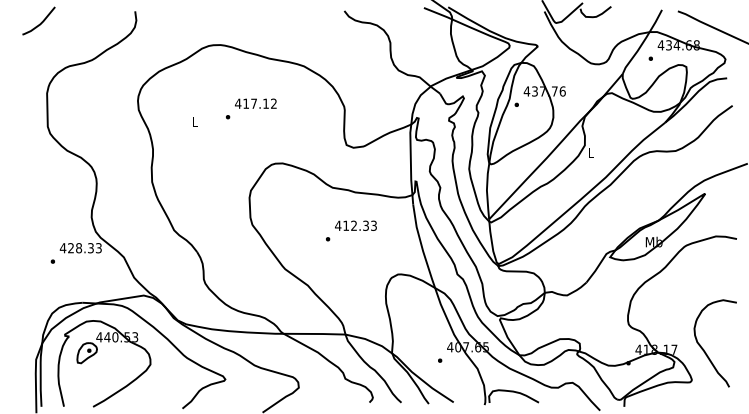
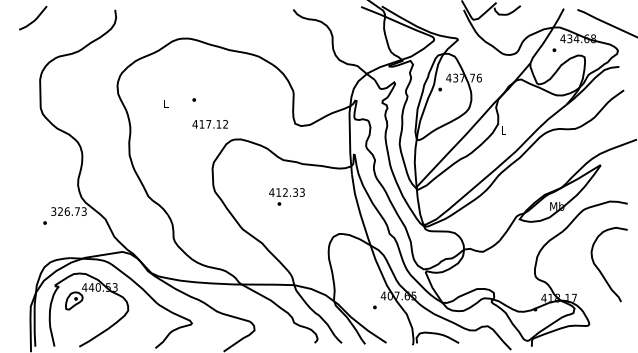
text: (255, 103) -> (209, 124), moved
text: (355, 225) -> (286, 192), moved
text: (76, 248) -> (65, 211), 428.33 -> 326.73
curve: (704, 349) -> (600, 269), moved

